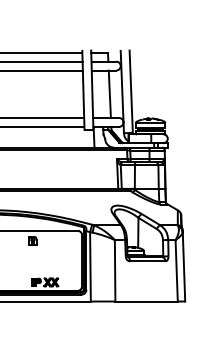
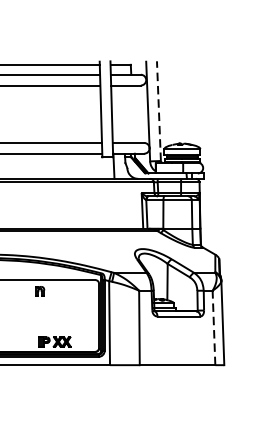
line: (131, 91) -> (159, 110), solid -> dashed
line: (109, 94) -> (132, 114), removed
line: (176, 270) -> (213, 327), solid -> dashed

